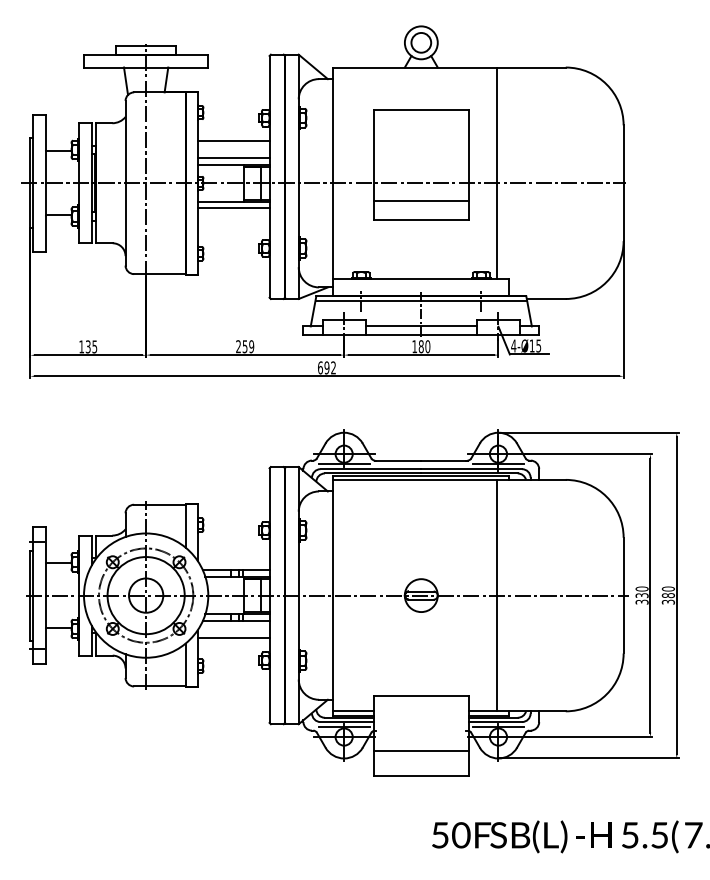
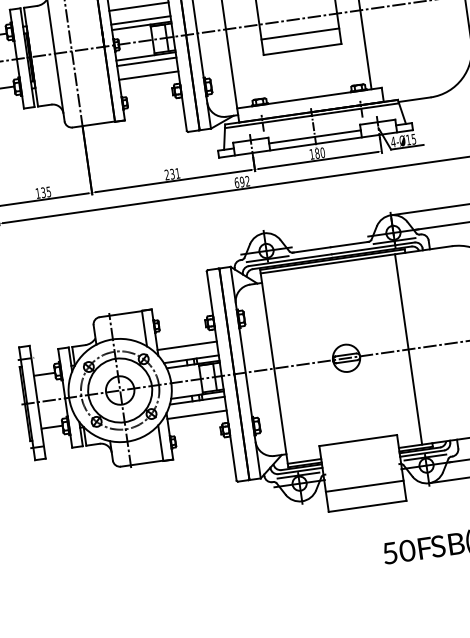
line: (233, 225) -> (148, 75), added
text: (248, 346) -> (175, 173), 259 -> 231
line: (233, 553) -> (187, 345), added

